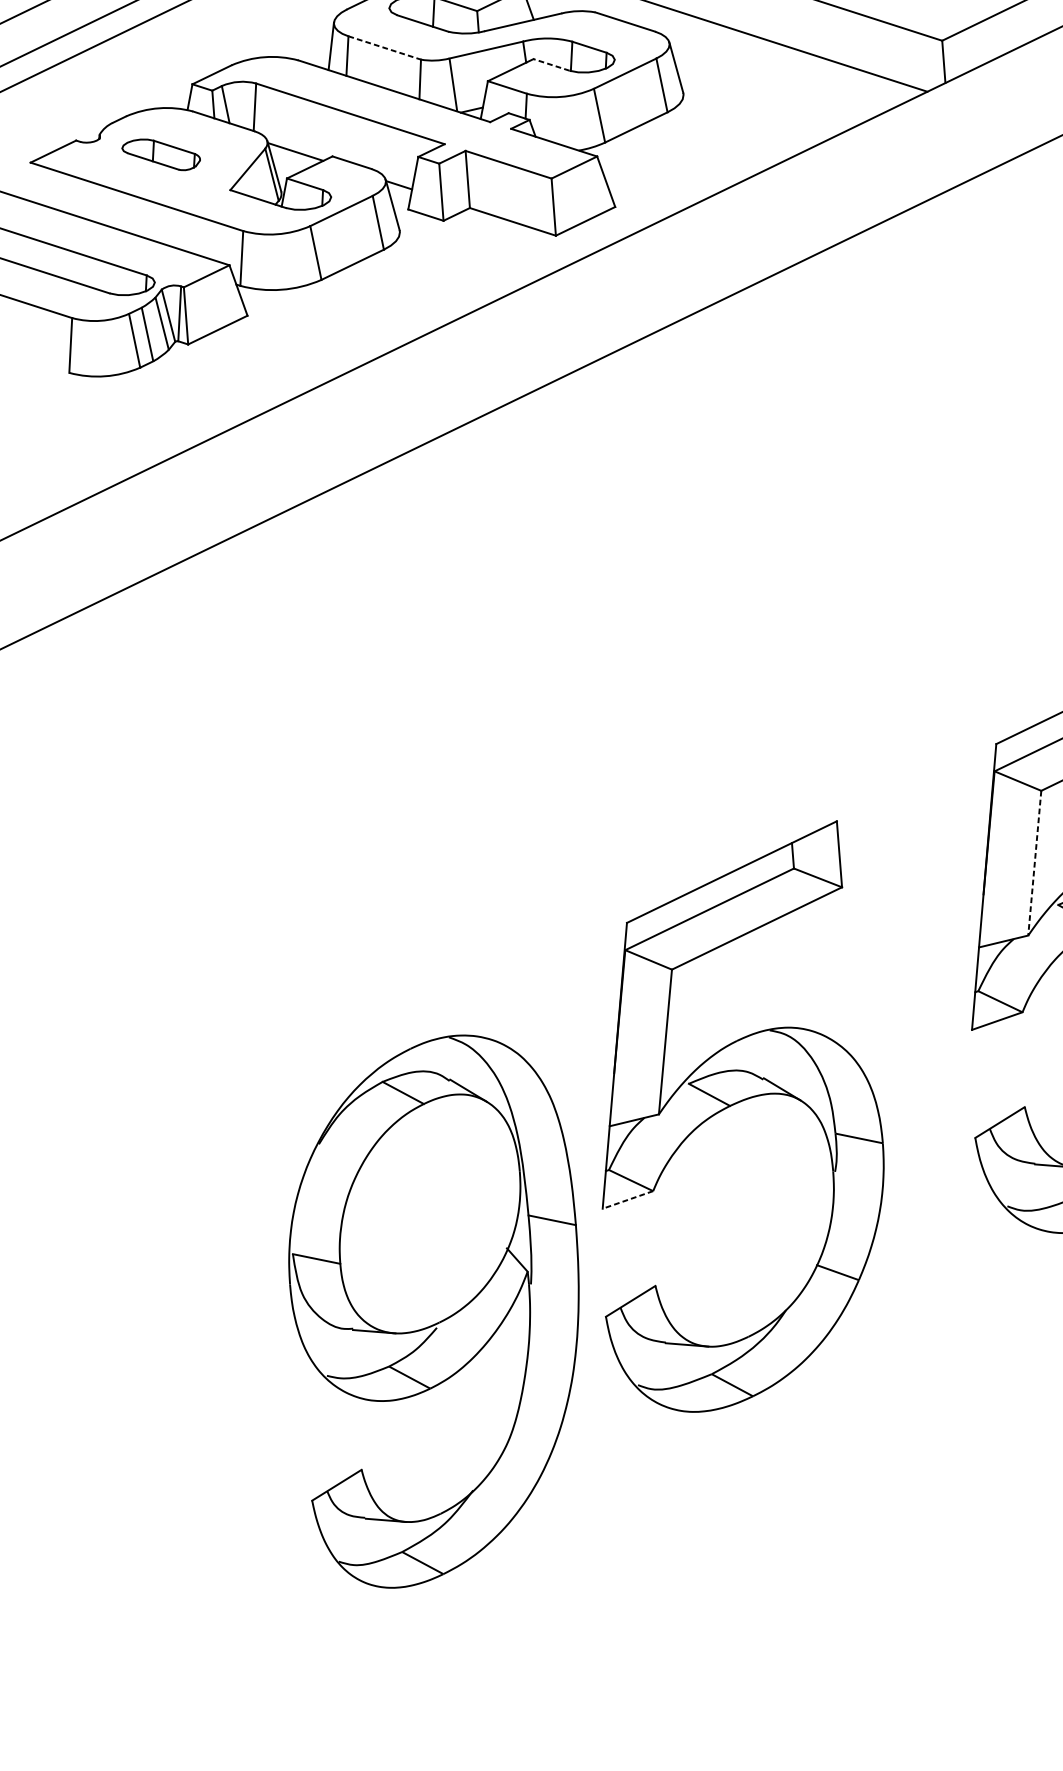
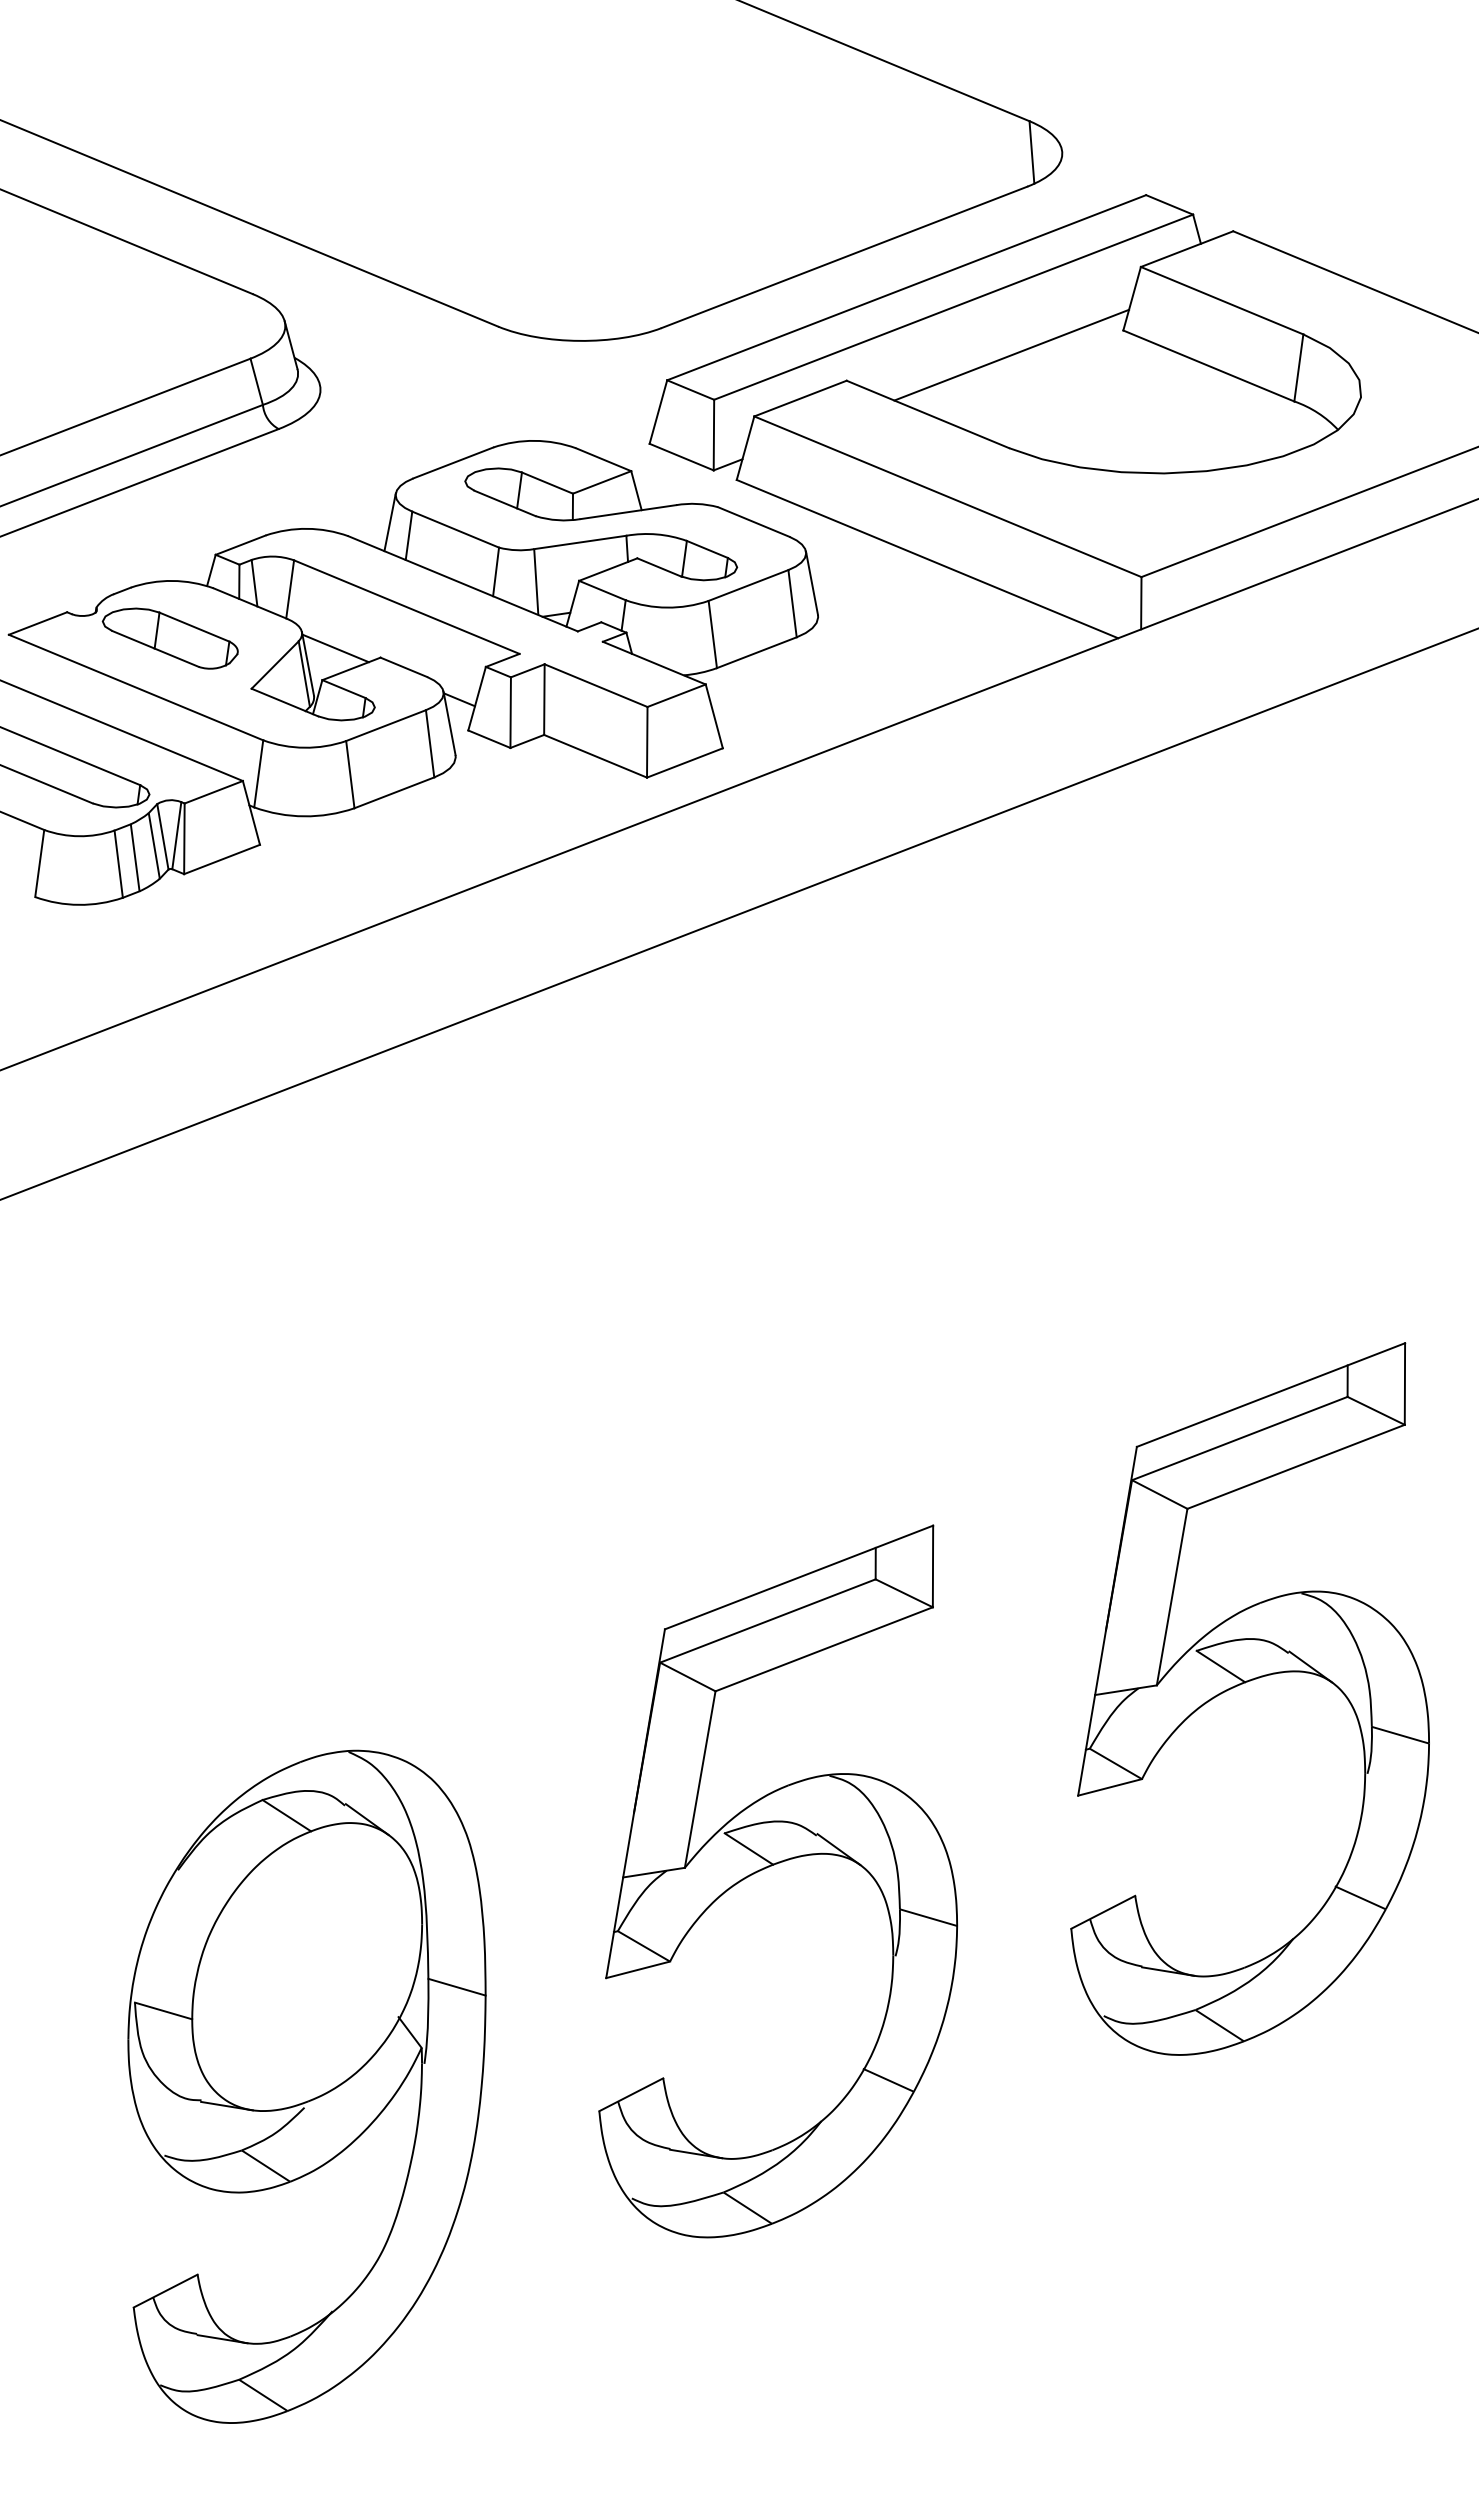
line: (384, 47) -> (455, 529), dashed -> solid
line: (551, 65) -> (658, 567), dashed -> solid
part: (160, 154) -> (169, 638), size x1.43
line: (1035, 863) -> (1172, 1597), dashed -> solid
line: (628, 1199) -> (638, 1969), dashed -> solid
part: (437, 1310) -> (306, 2086), moved

